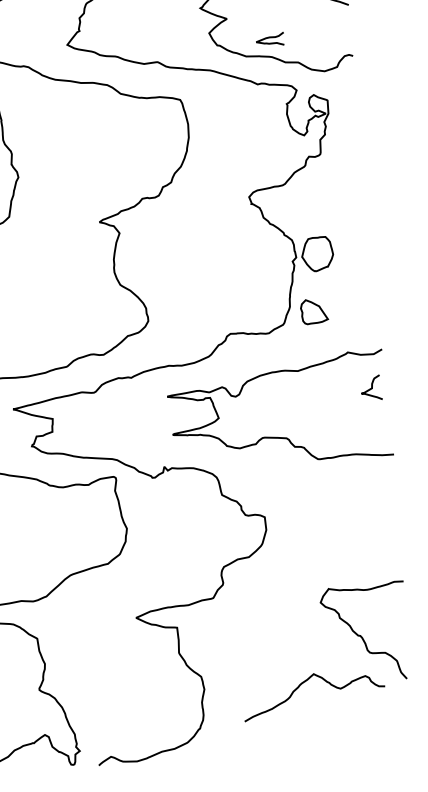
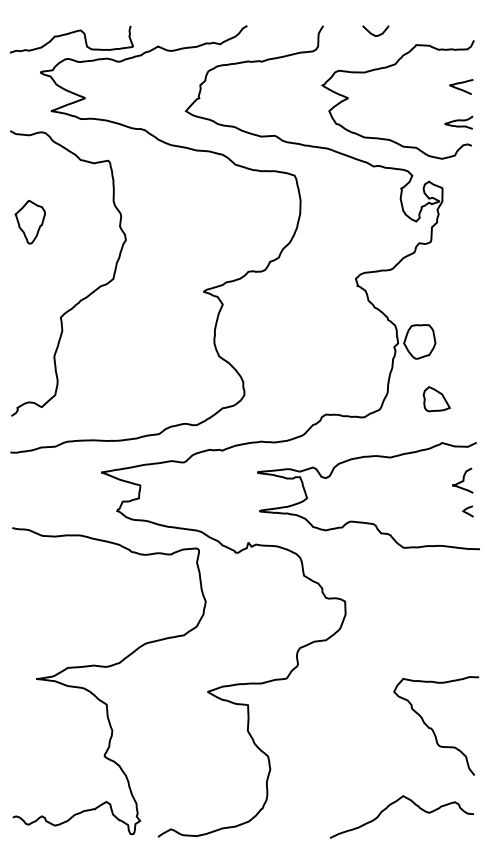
curve: (269, 38) -> (458, 121), moved
part: (314, 311) -> (436, 399), moved
curve: (378, 419) -> (467, 512), added
curve: (305, 682) -> (394, 803), moved

